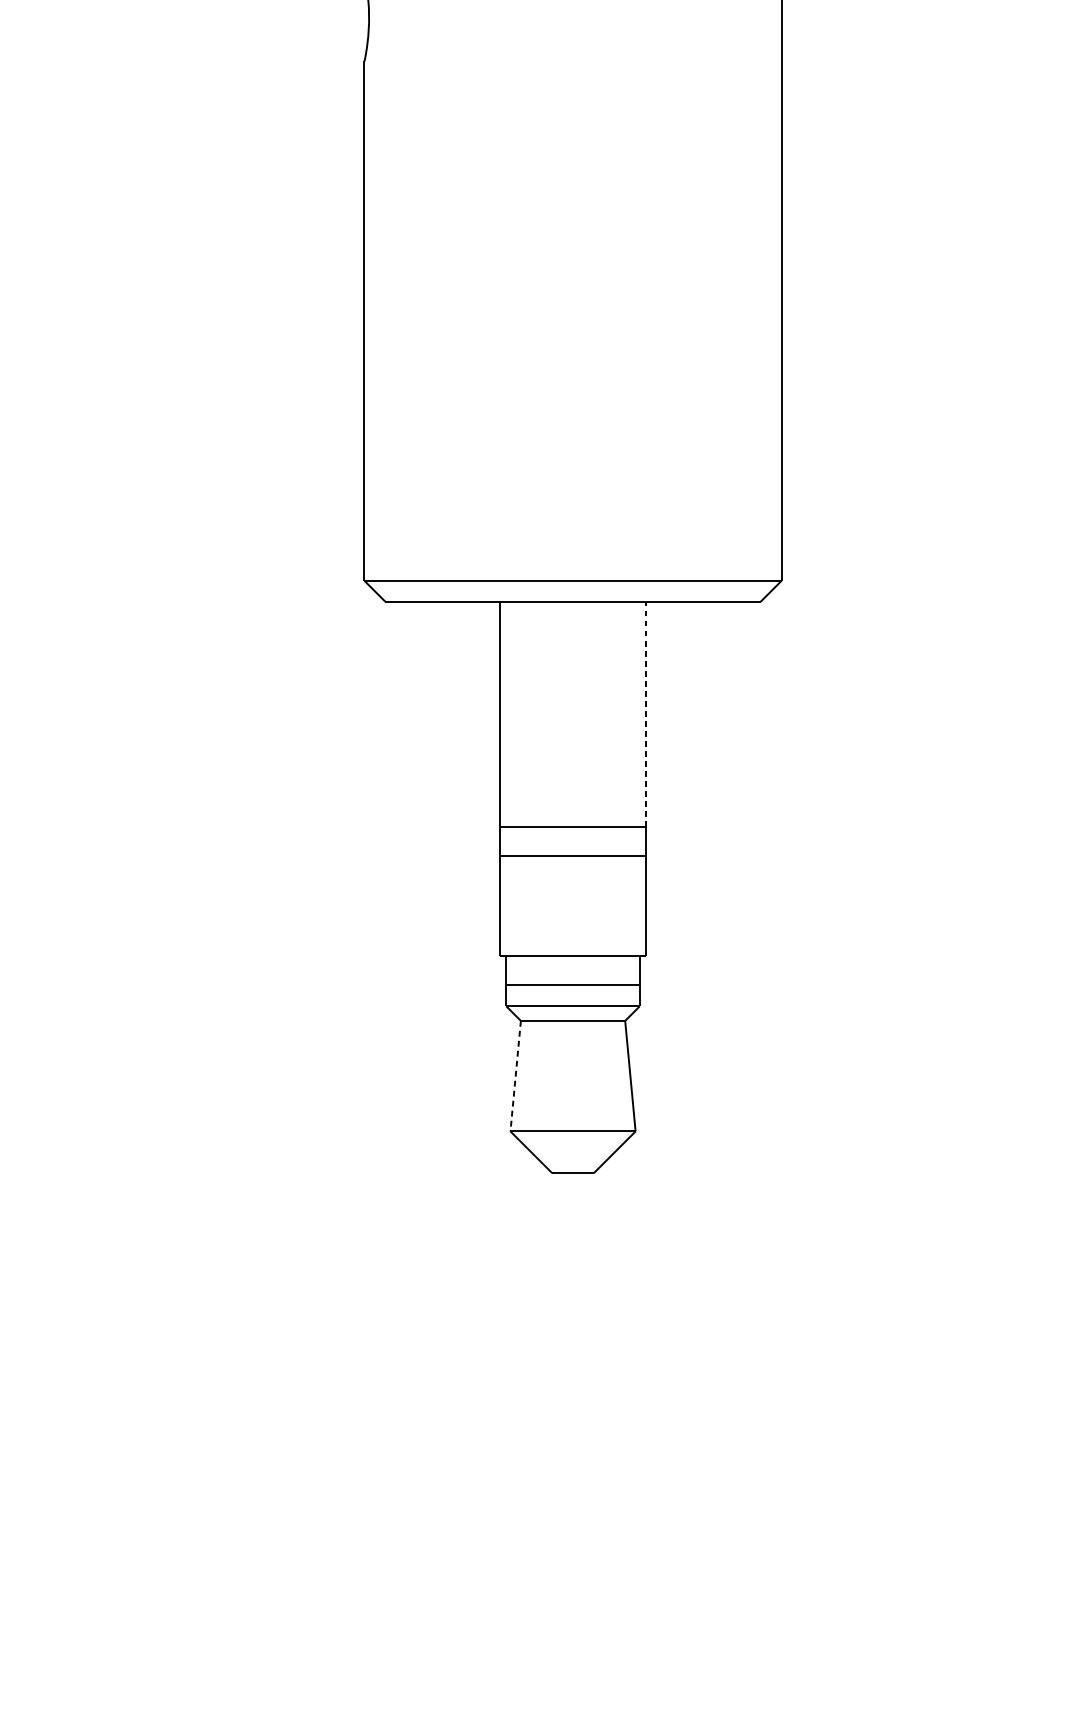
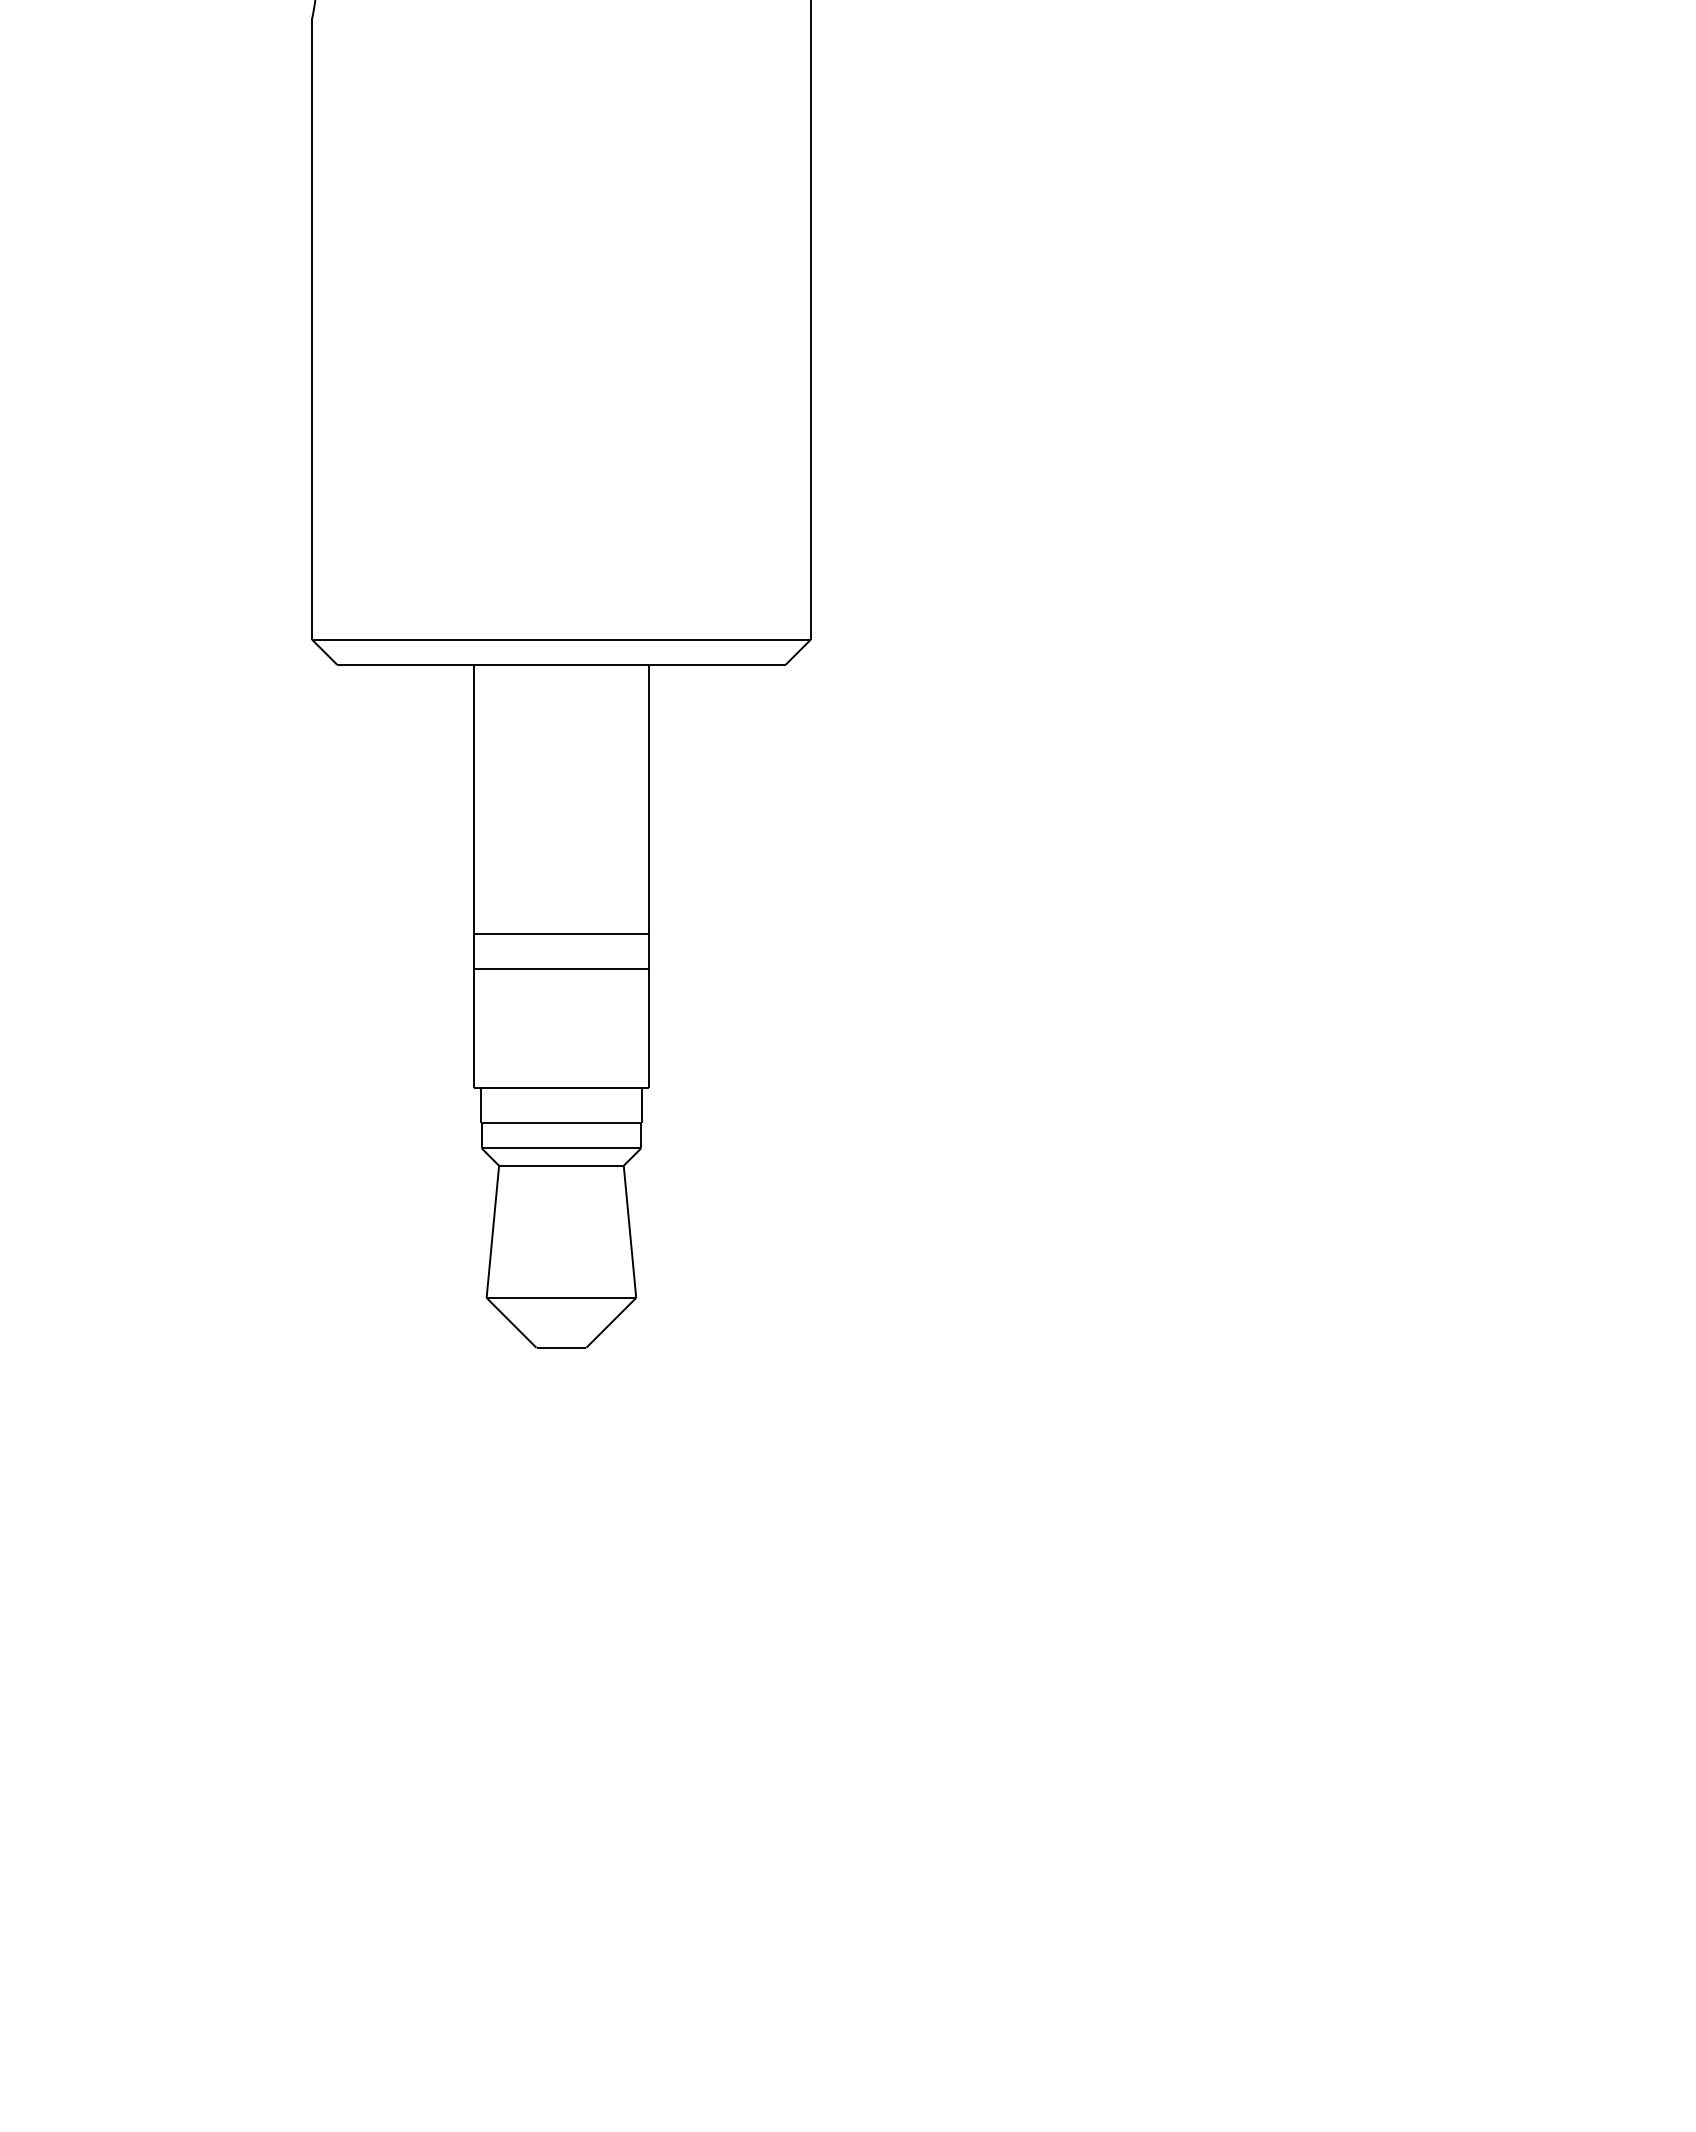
line: (645, 714) -> (648, 799), dashed -> solid
line: (515, 1076) -> (492, 1232), dashed -> solid

